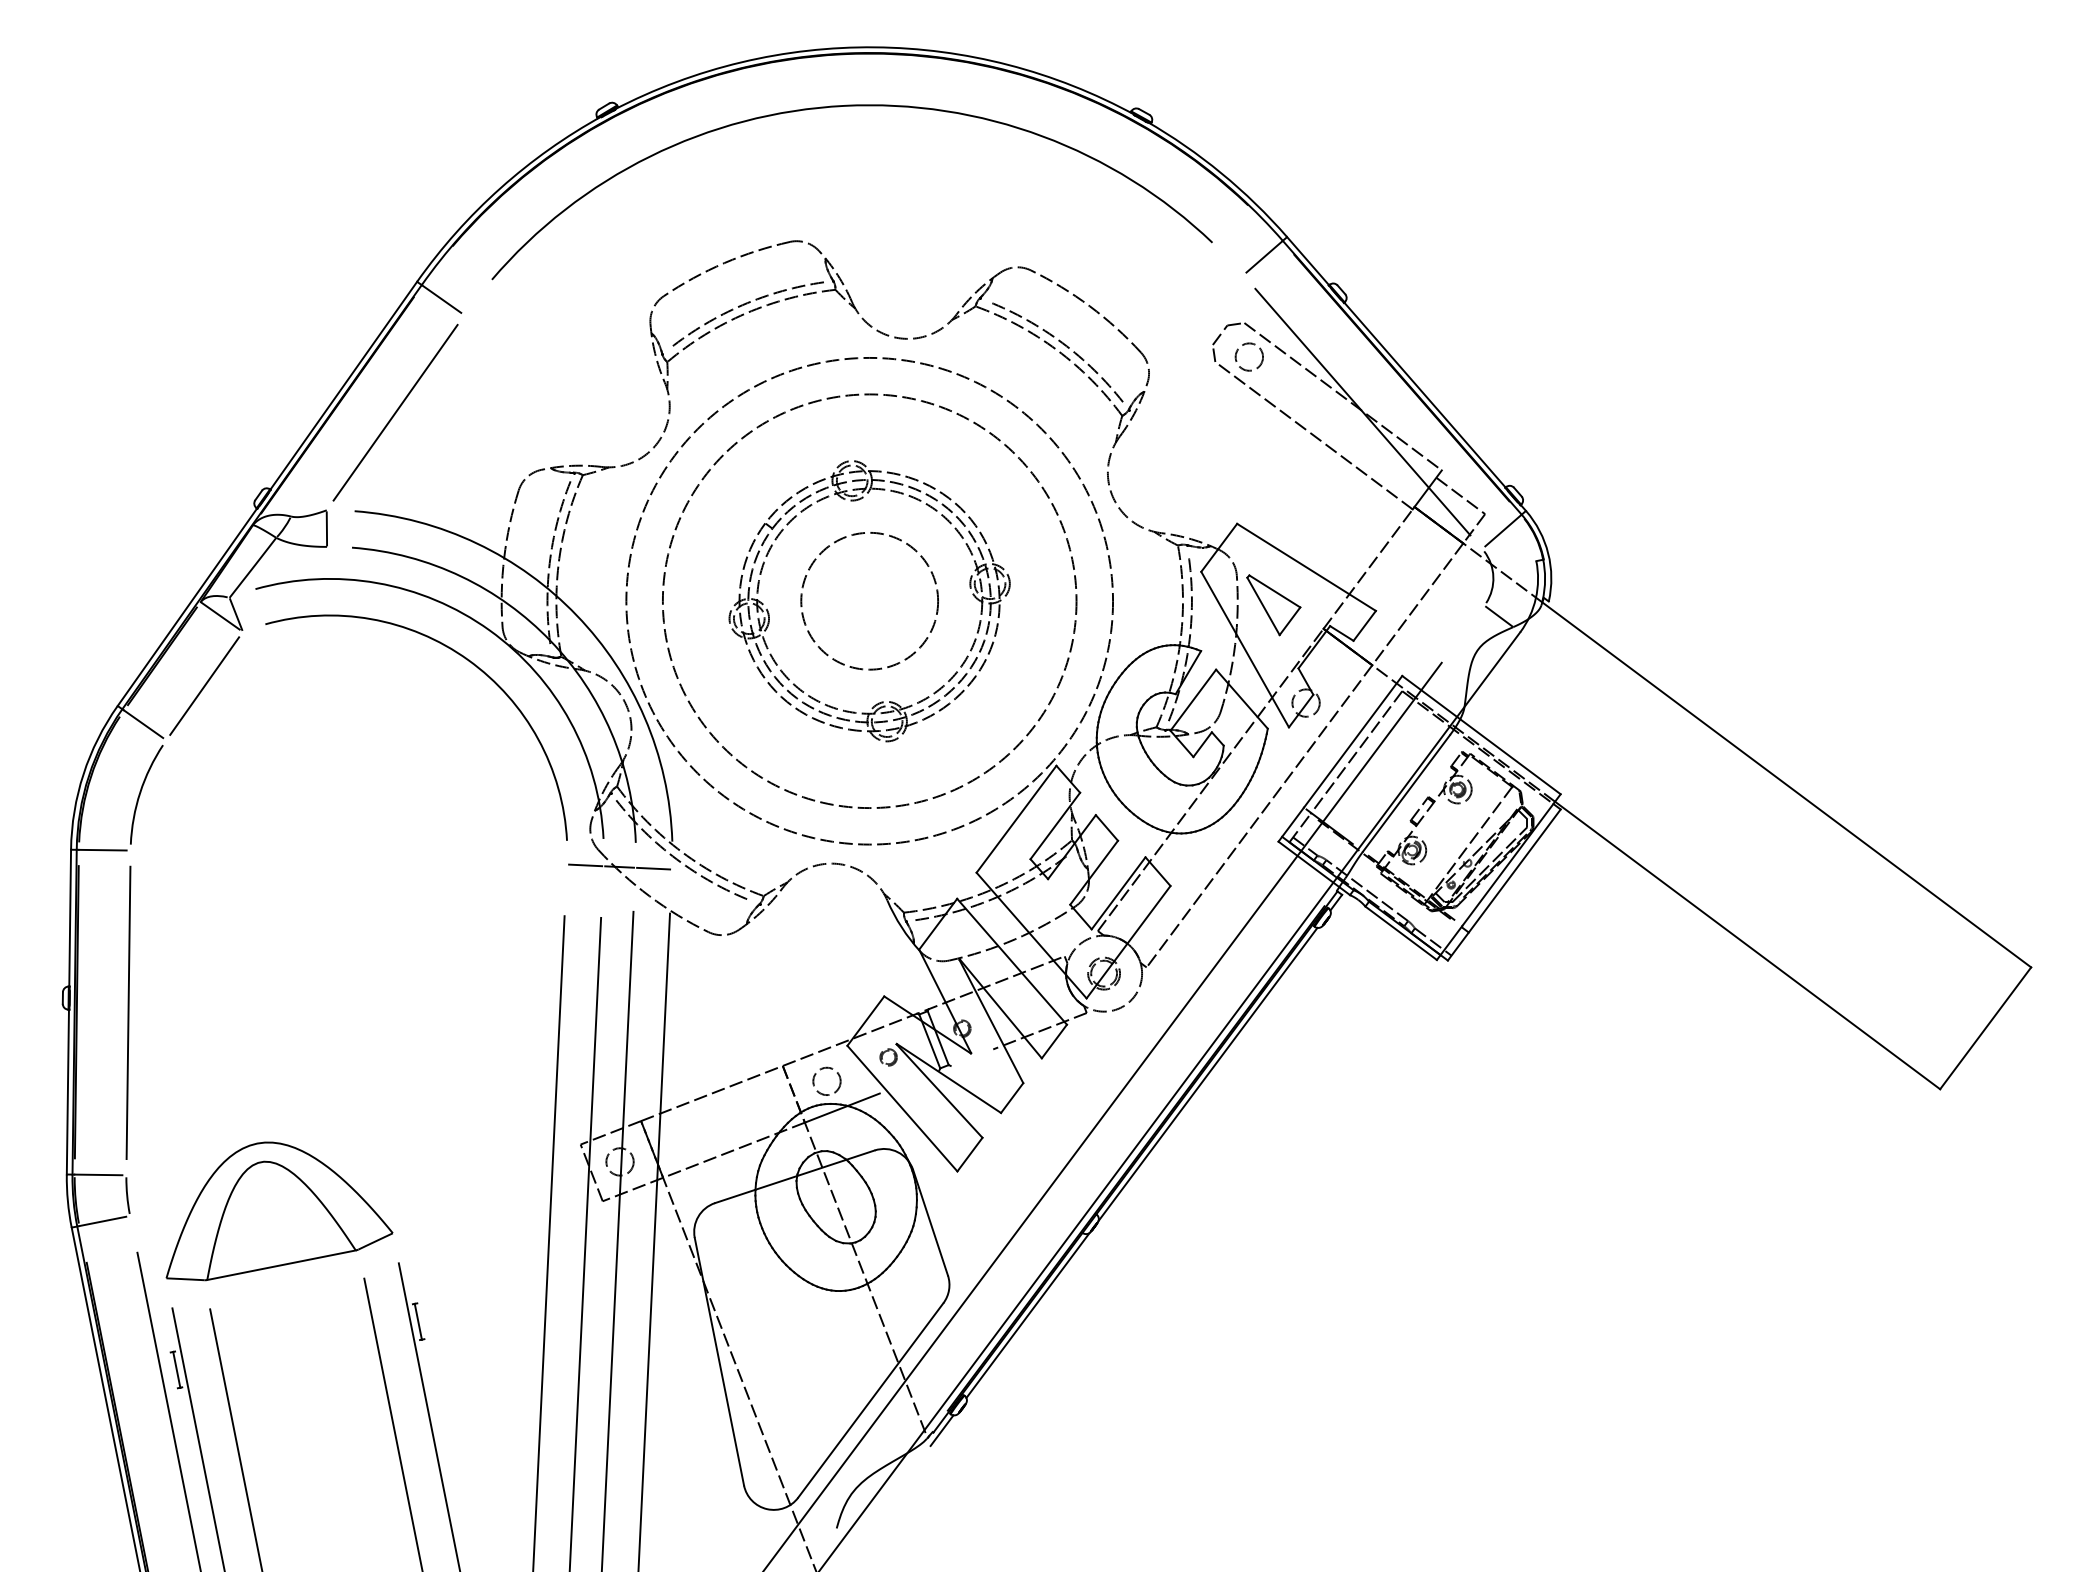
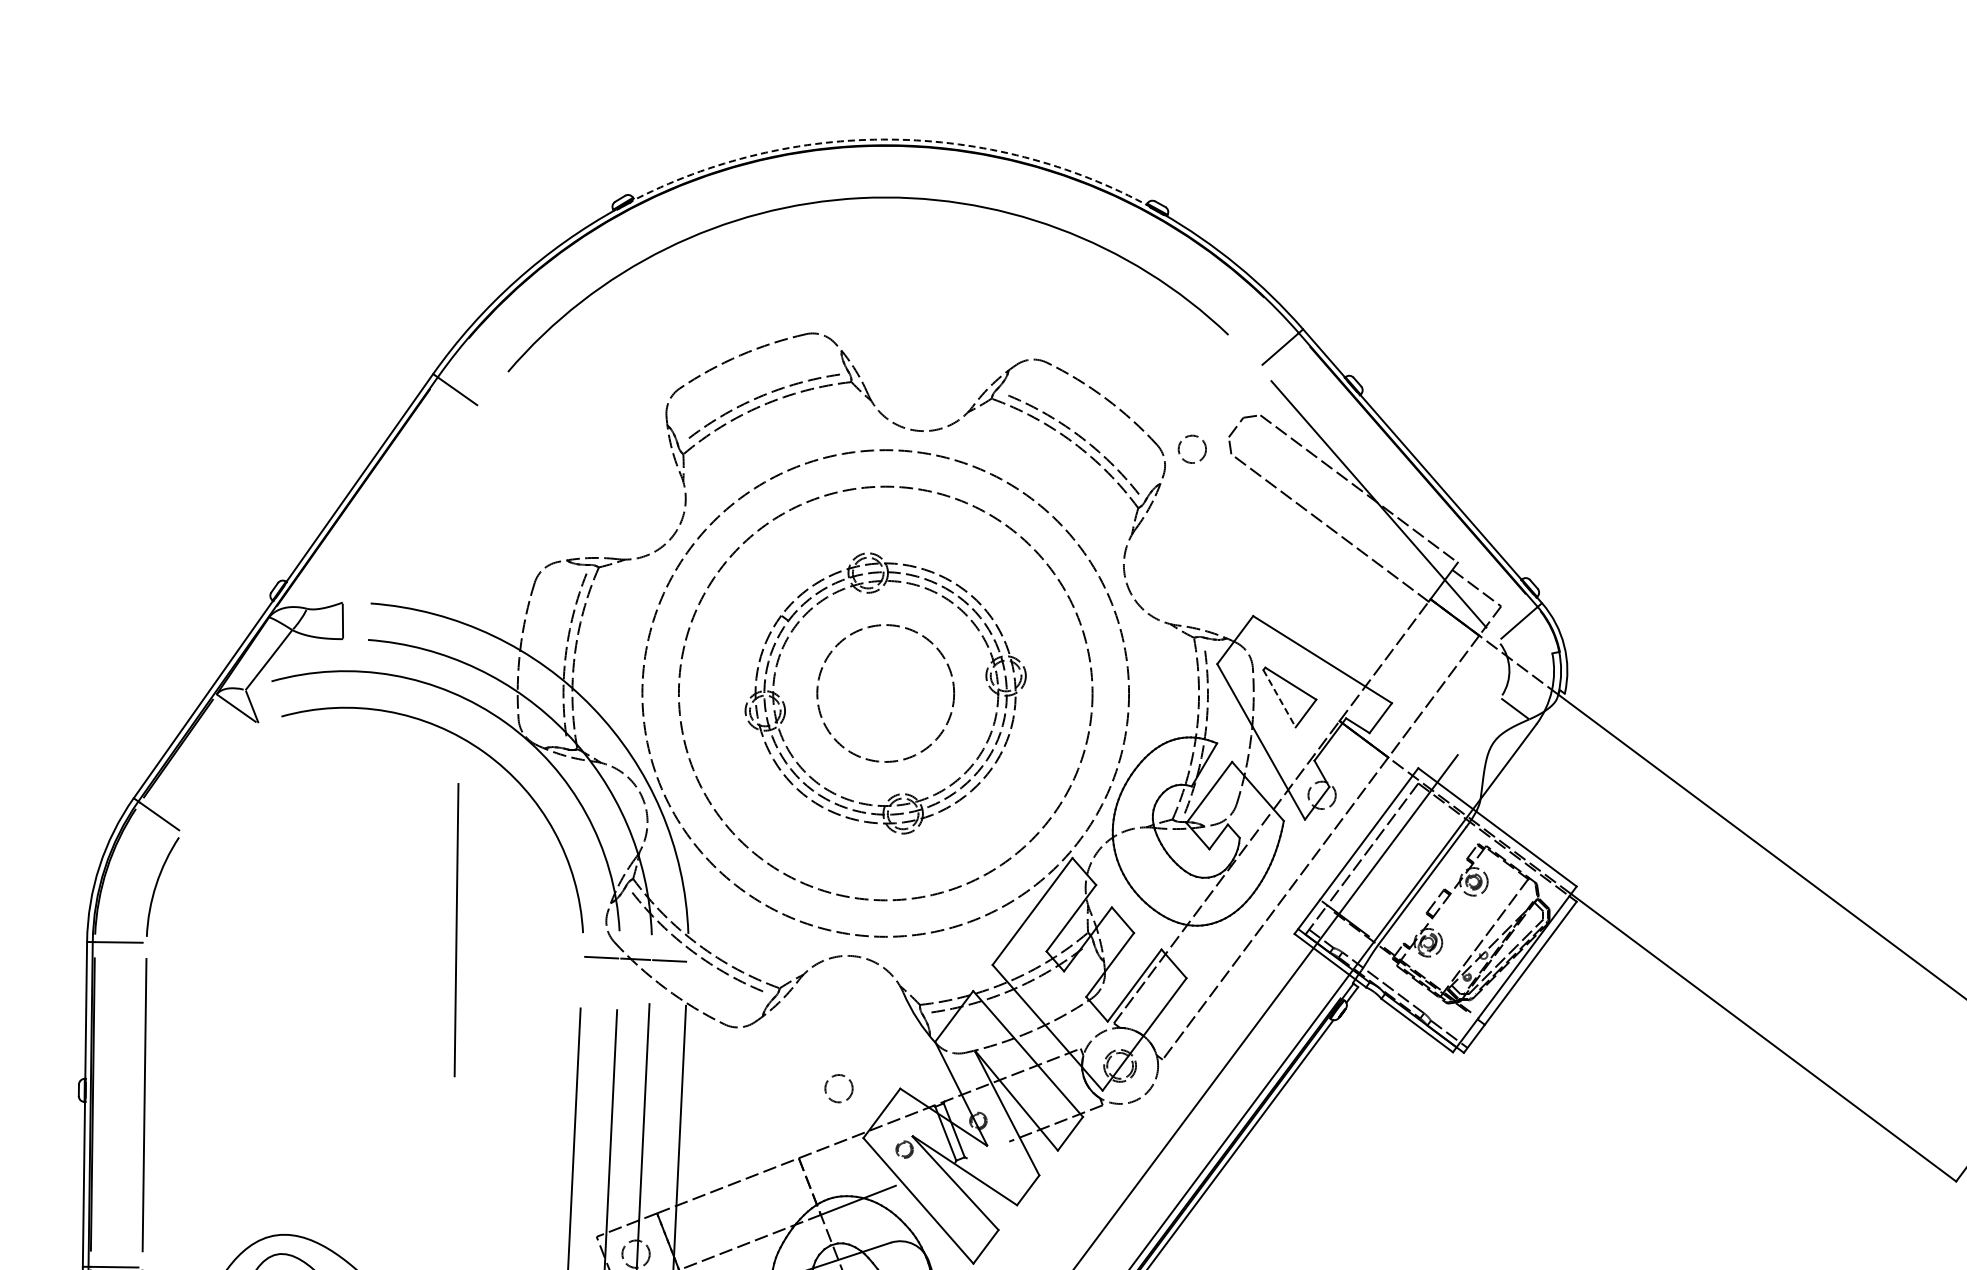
arc: (875, 47) -> (891, 139), solid -> dashed
circle: (1248, 356) -> (1191, 448), moved
line: (395, 412) -> (411, 504), removed
line: (1263, 606) -> (1279, 698), solid -> dashed
line: (204, 685) -> (220, 777), removed
line: (440, 837) -> (456, 929), added
circle: (826, 1080) -> (838, 1087), moved

